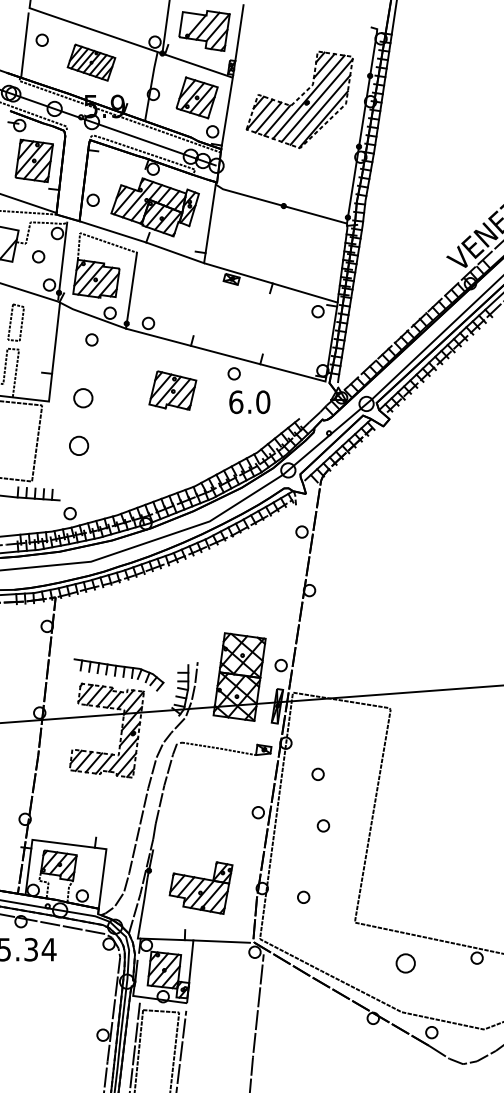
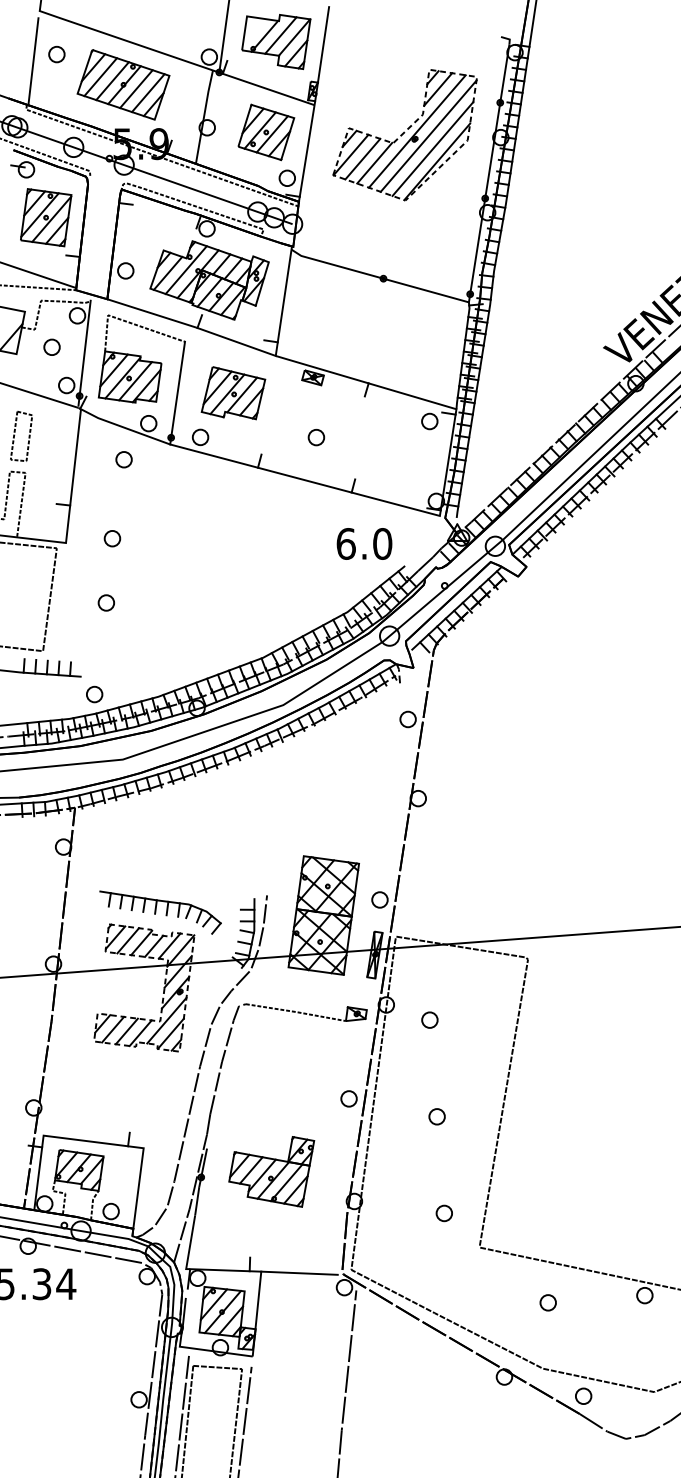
part: (91, 62) -> (123, 84), size x1.43
part: (234, 373) -> (316, 437), moved
part: (172, 390) -> (233, 393), moved
part: (83, 398) -> (112, 538), size x0.62
text: (249, 401) -> (364, 543), moved
part: (78, 445) -> (105, 602), size x0.62
part: (317, 773) -> (429, 1019), moved
part: (200, 887) -> (271, 1171), moved
part: (303, 897) -> (443, 1213), moved
part: (405, 963) -> (547, 1302), size x0.62

